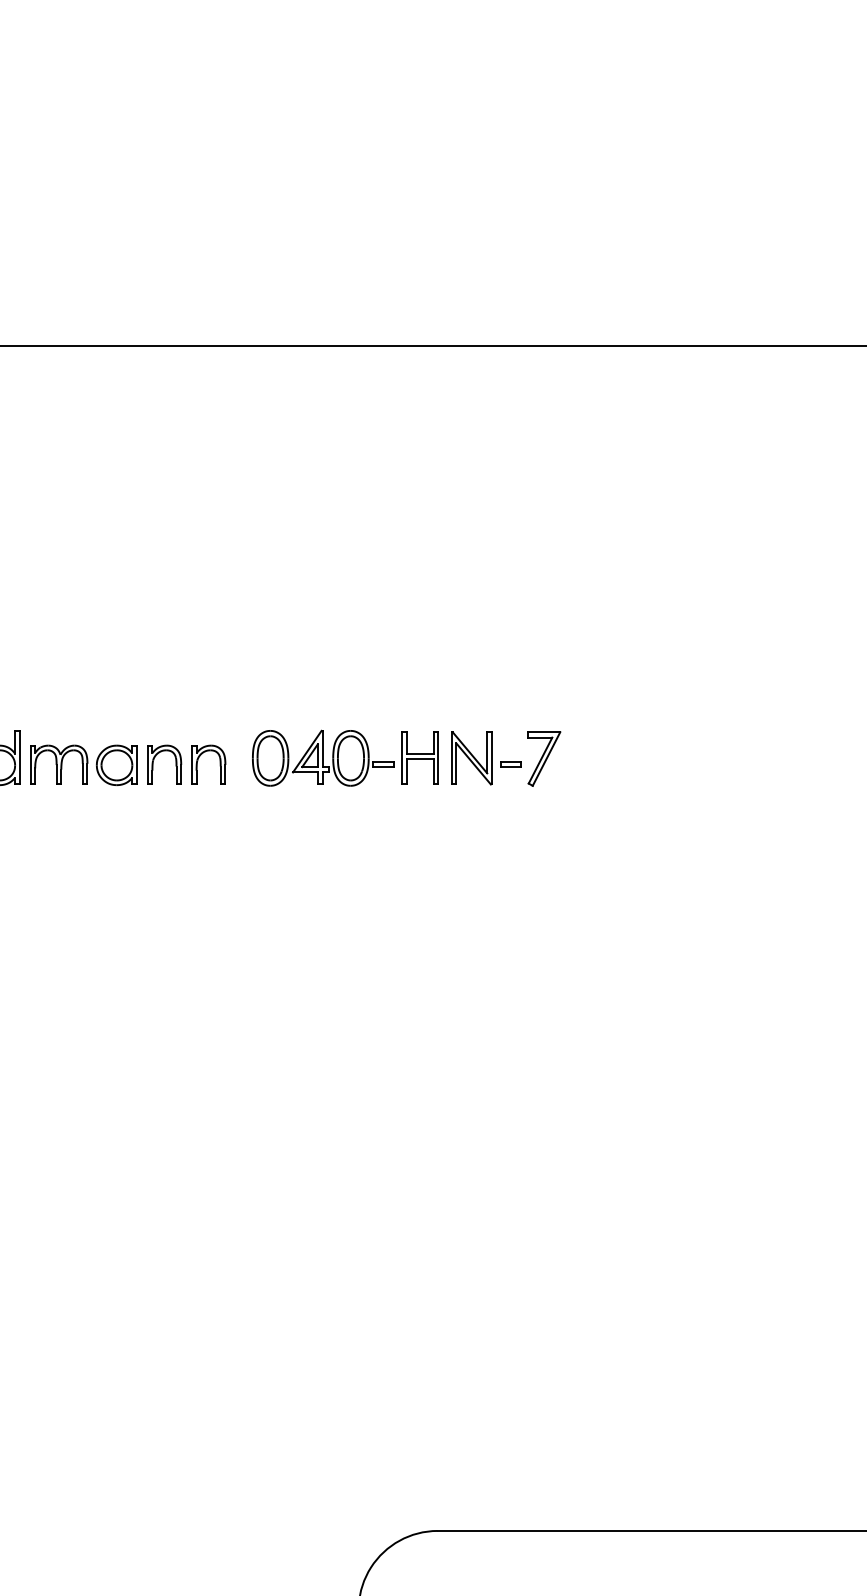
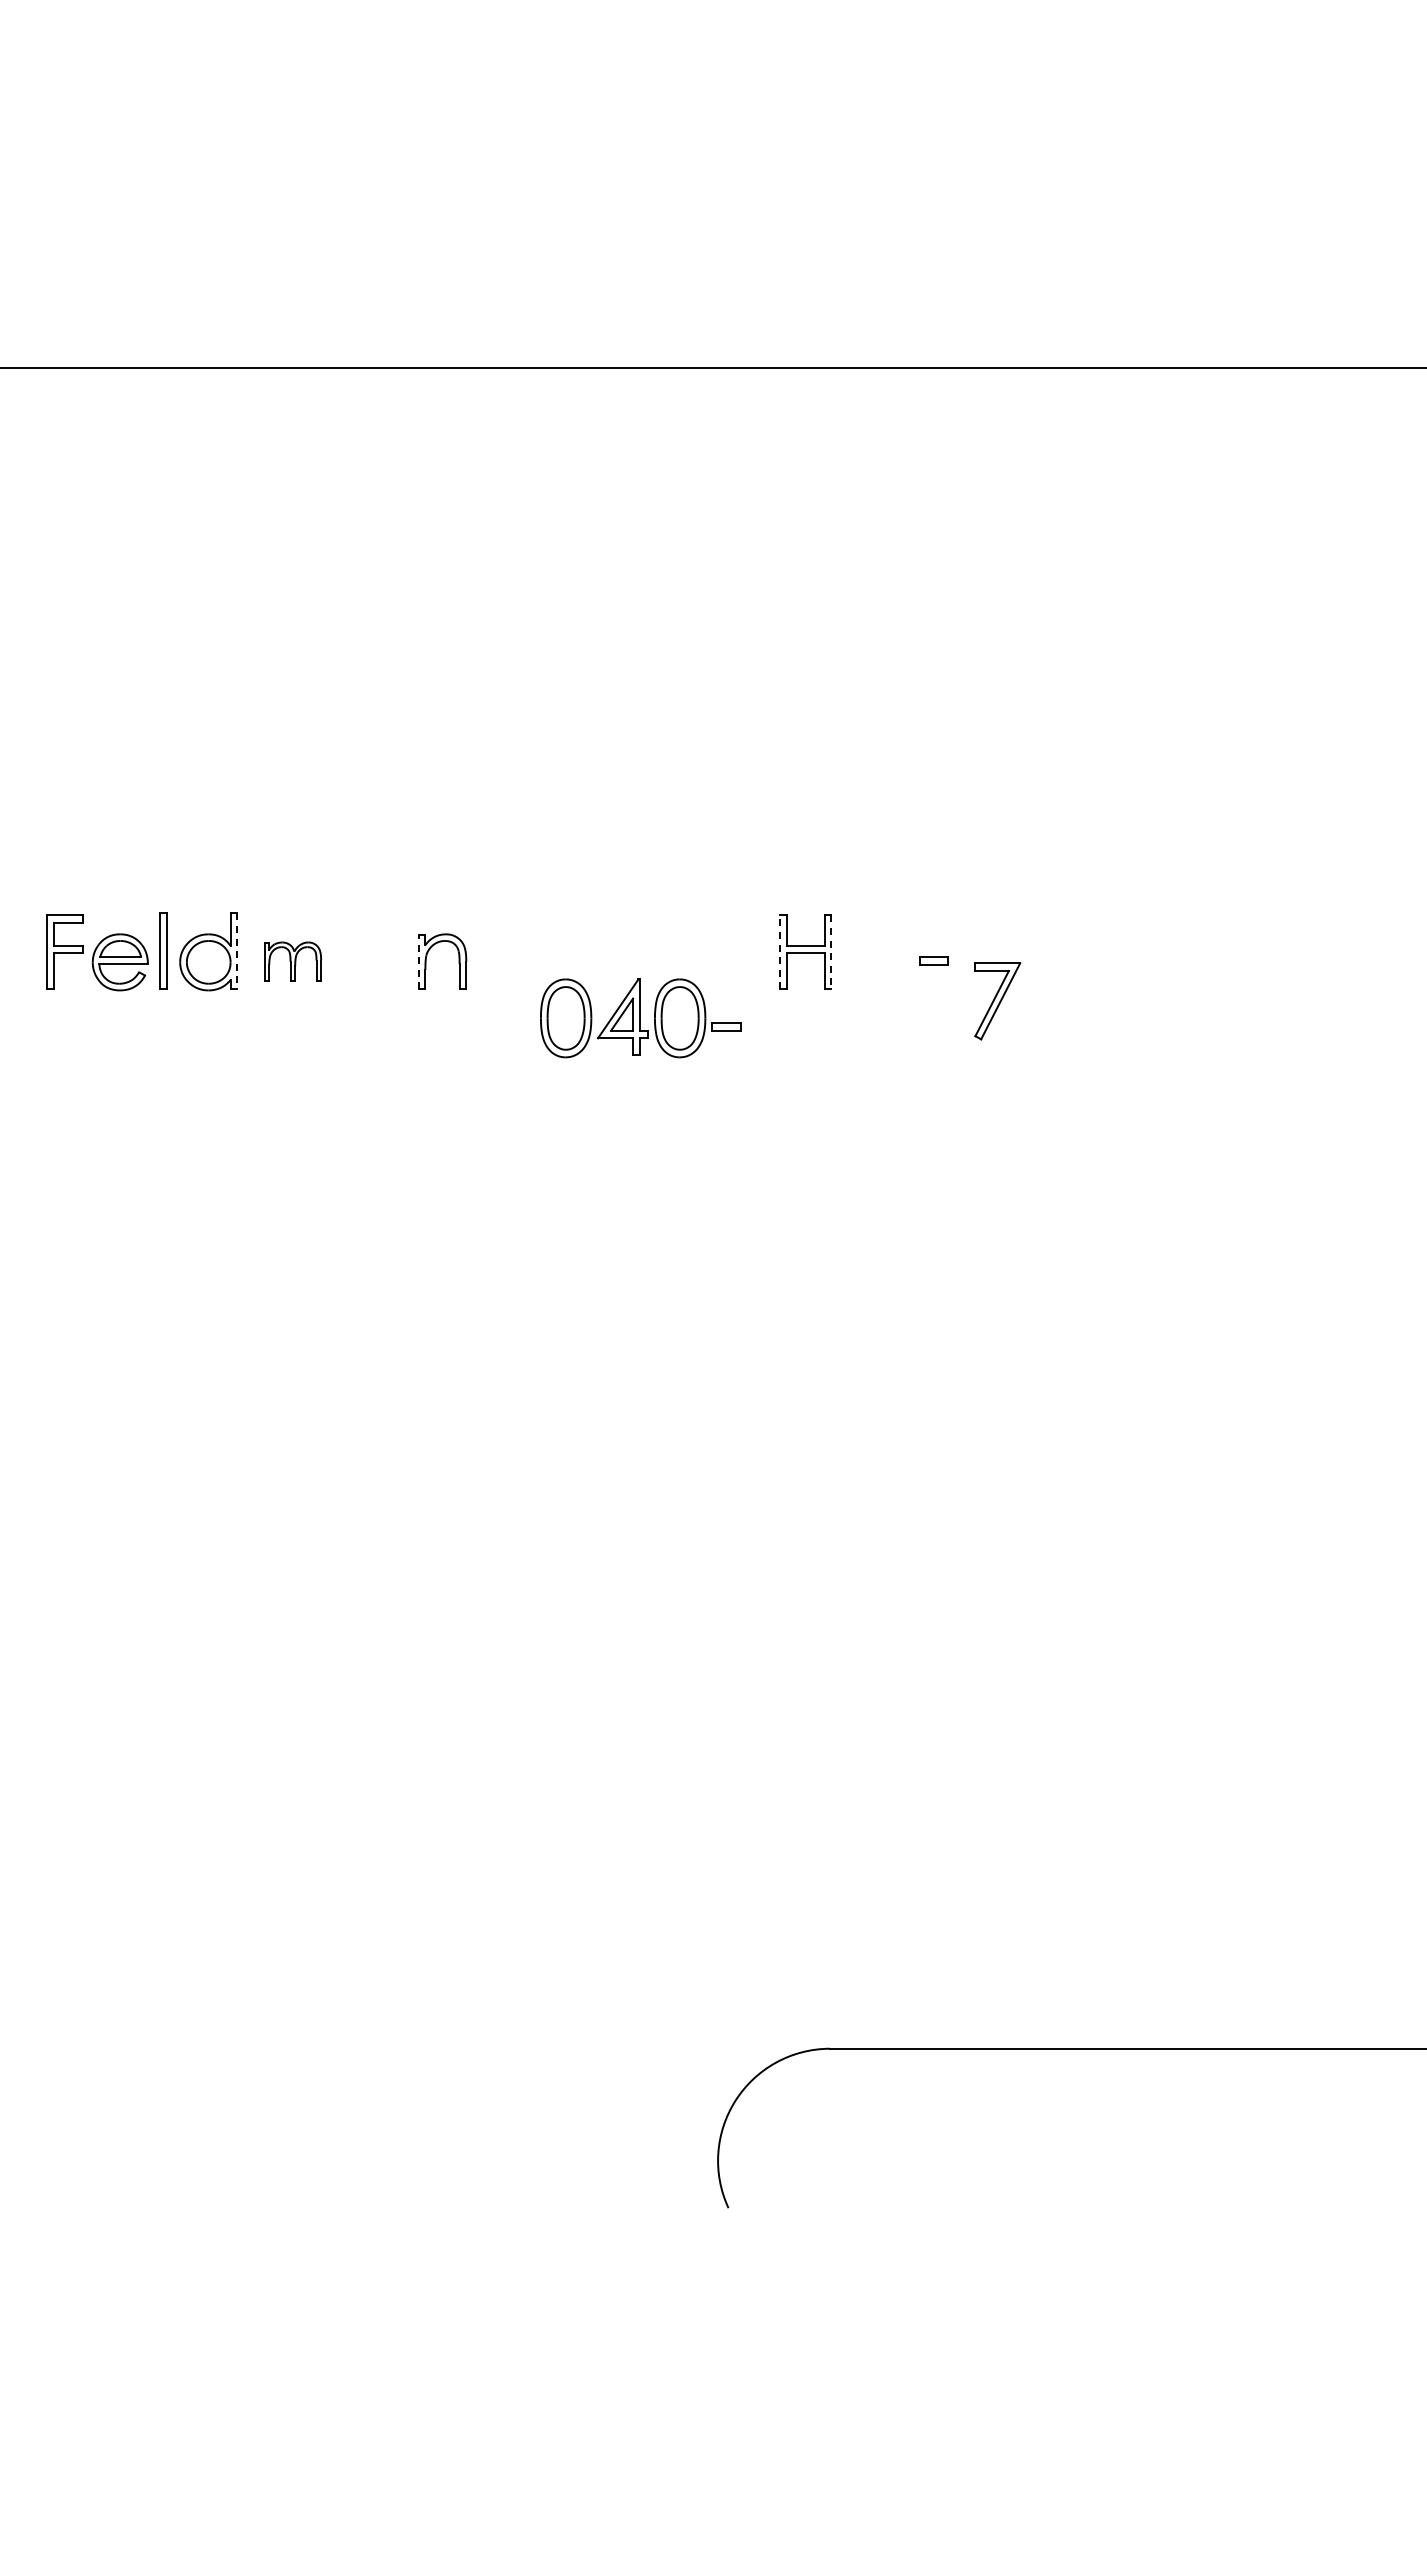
line: (20, 757) -> (237, 951), solid -> dashed
line: (401, 757) -> (779, 951), solid -> dashed
part: (323, 758) -> (640, 1018), moved
line: (438, 758) -> (831, 952), solid -> dashed
part: (471, 758) -> (878, 952), removed
part: (544, 759) -> (997, 1001), moved
part: (58, 764) -> (292, 961), size x0.7
line: (147, 764) -> (418, 961), solid -> dashed
part: (197, 764) -> (489, 961), removed
part: (116, 765) -> (374, 962), removed

